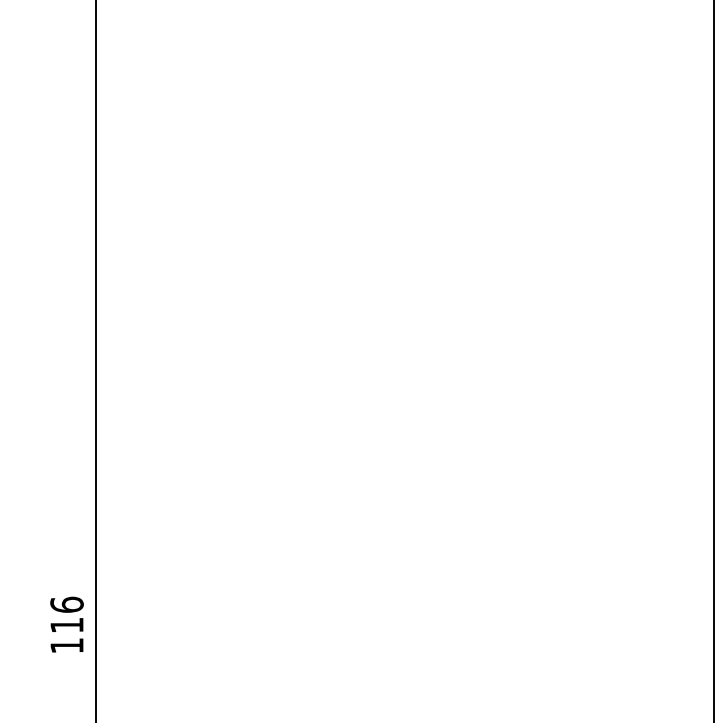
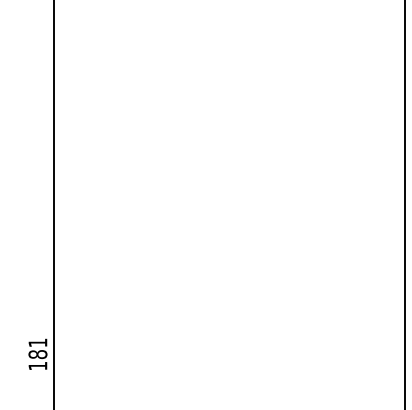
text: (66, 614) -> (37, 348), 116 -> 181

